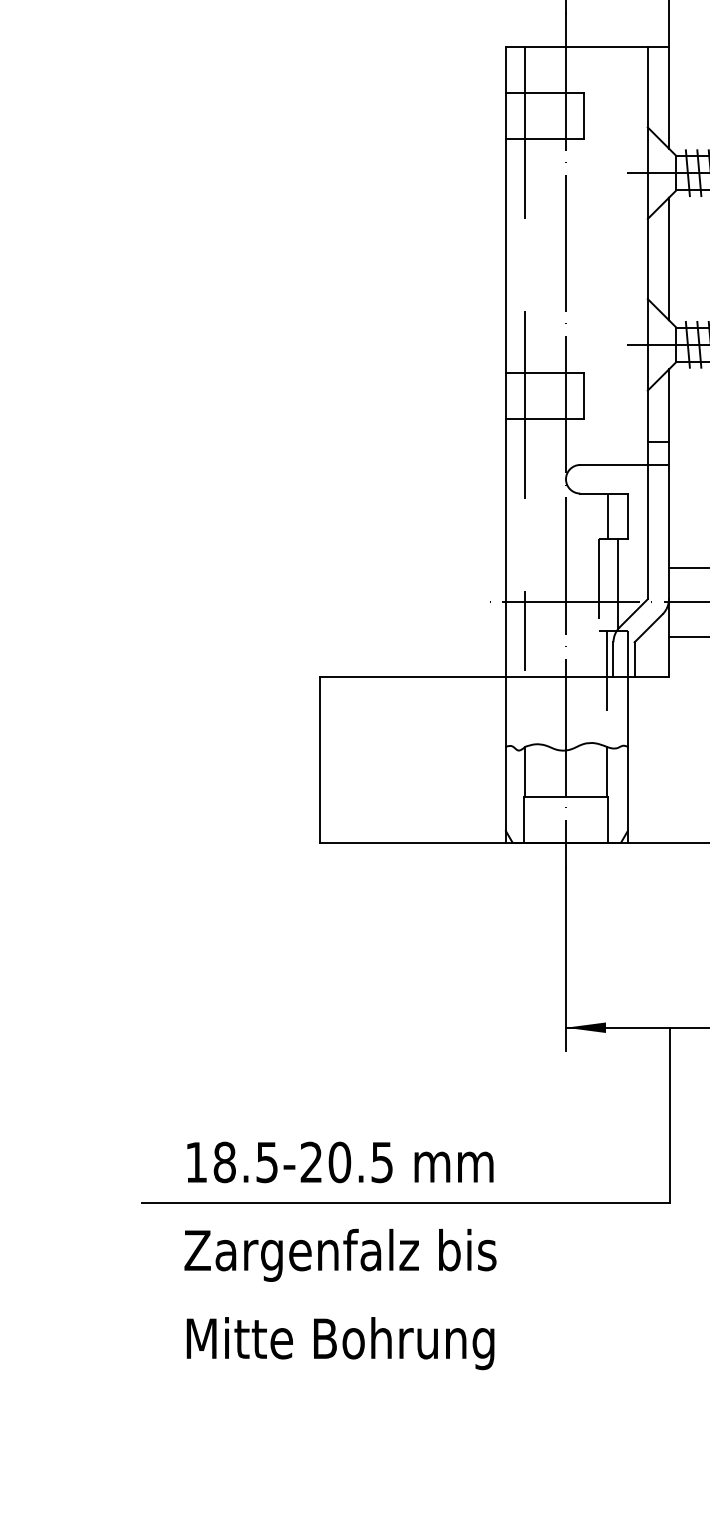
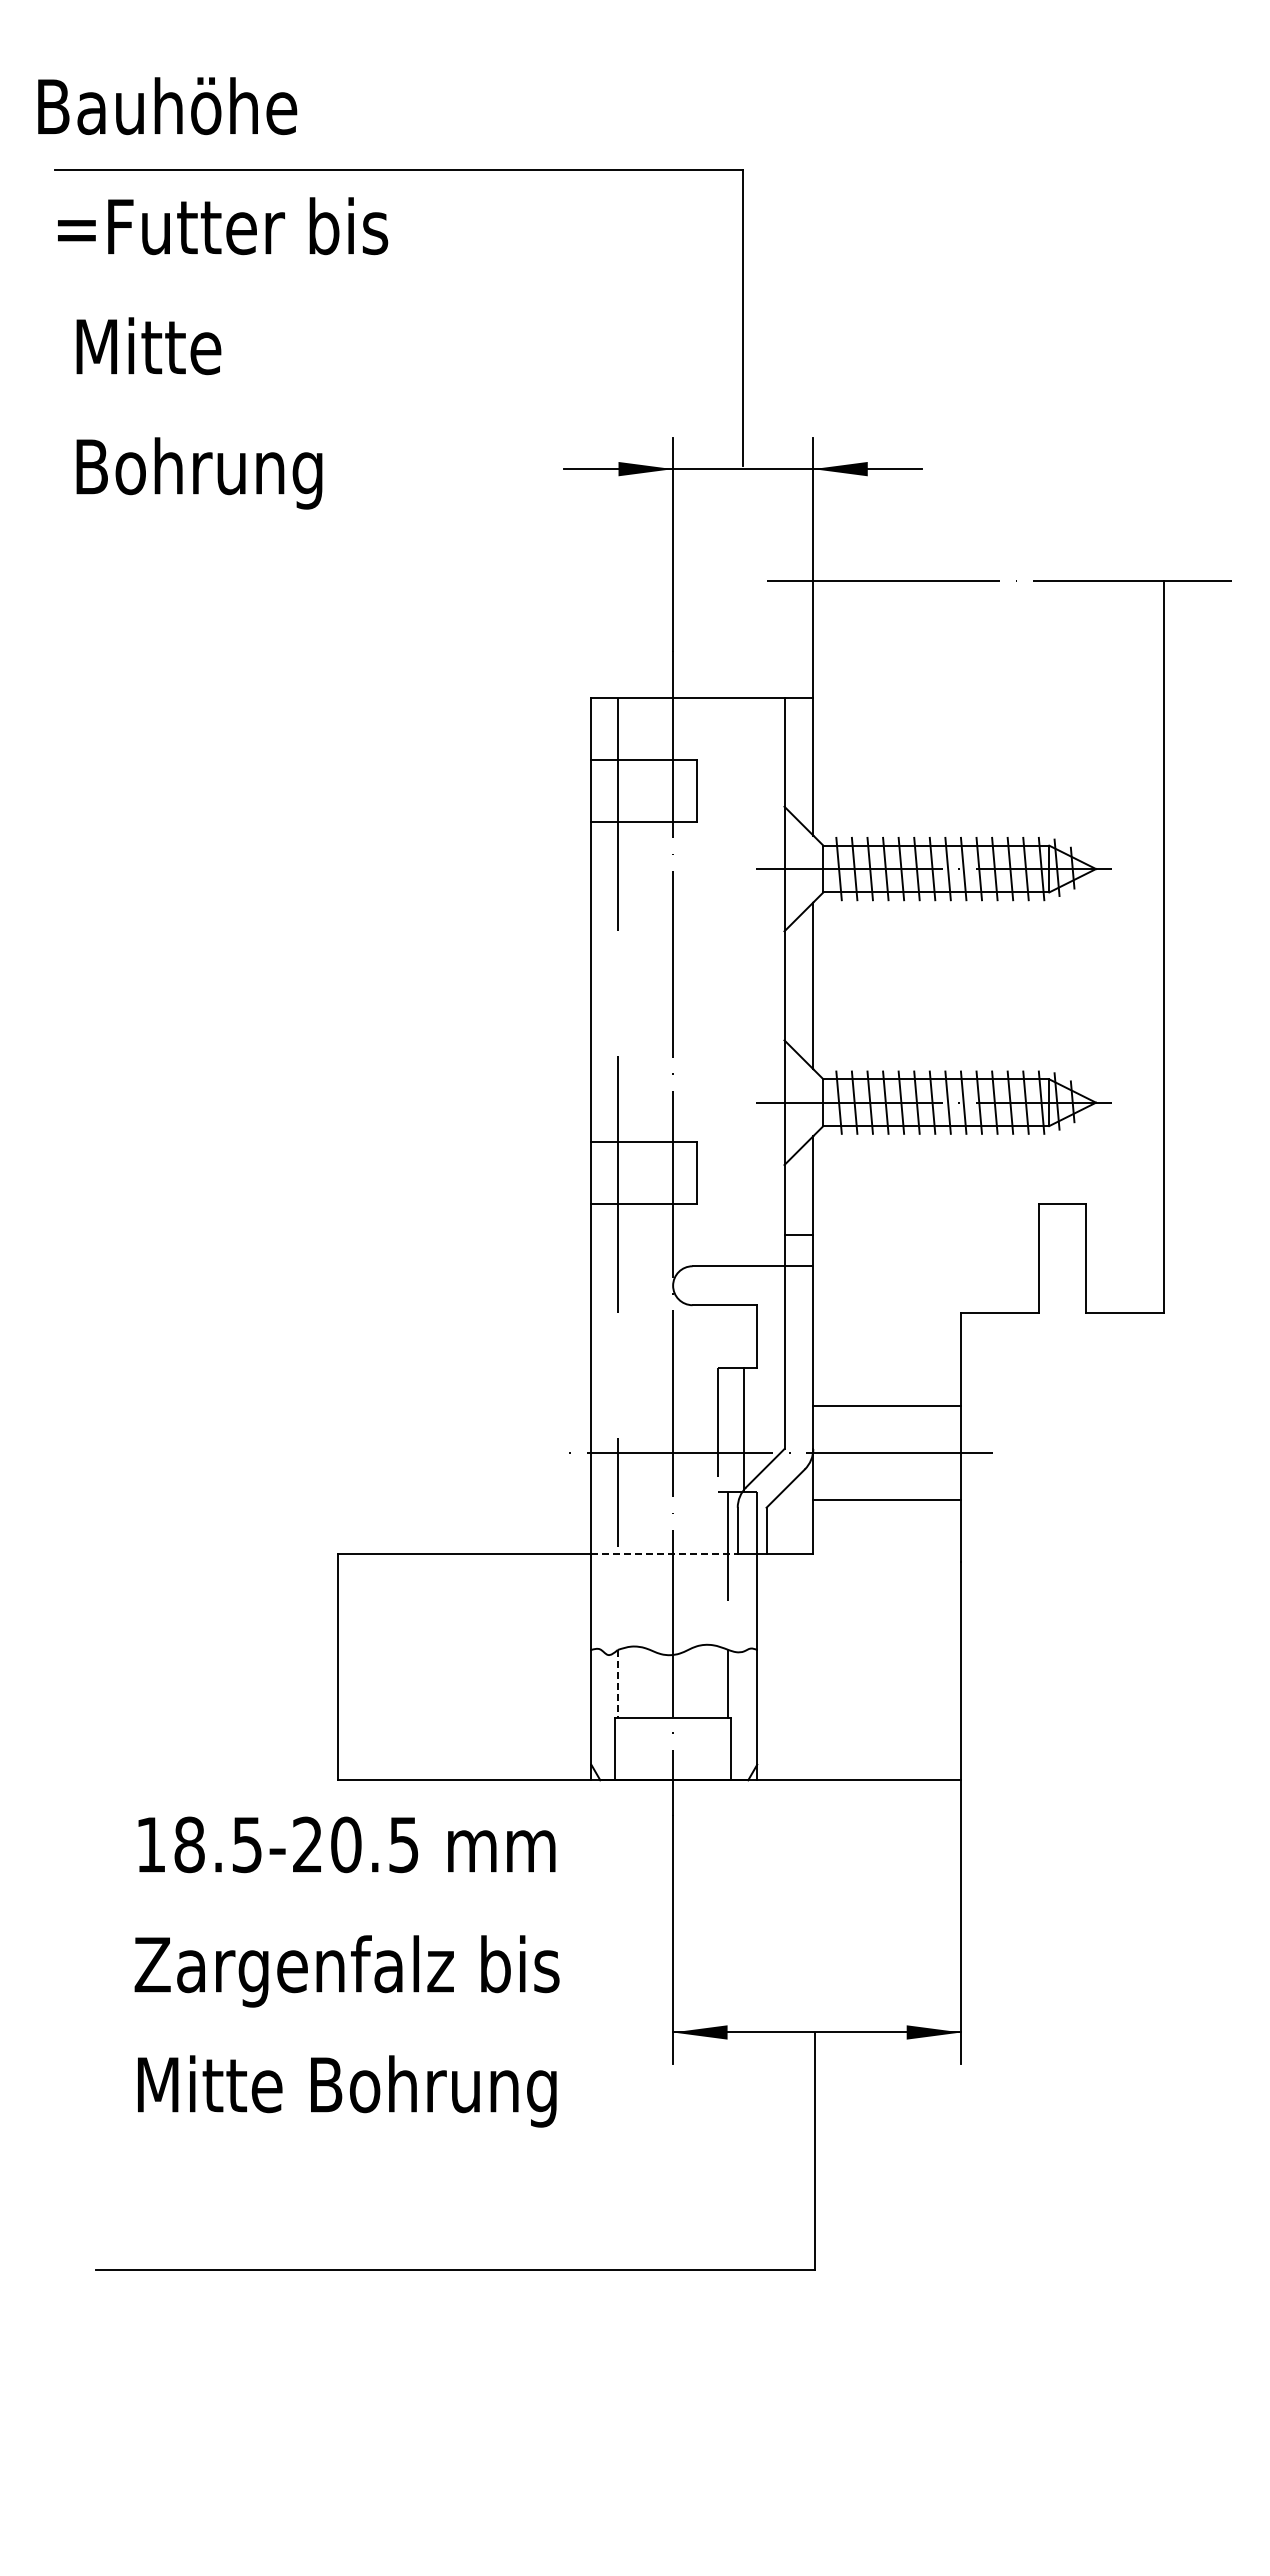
line: (608, 516) -> (730, 1336), removed
line: (560, 676) -> (665, 1554), solid -> dashed
line: (525, 772) -> (617, 1684), solid -> dashed
text: (340, 1255) -> (346, 1971), moved

